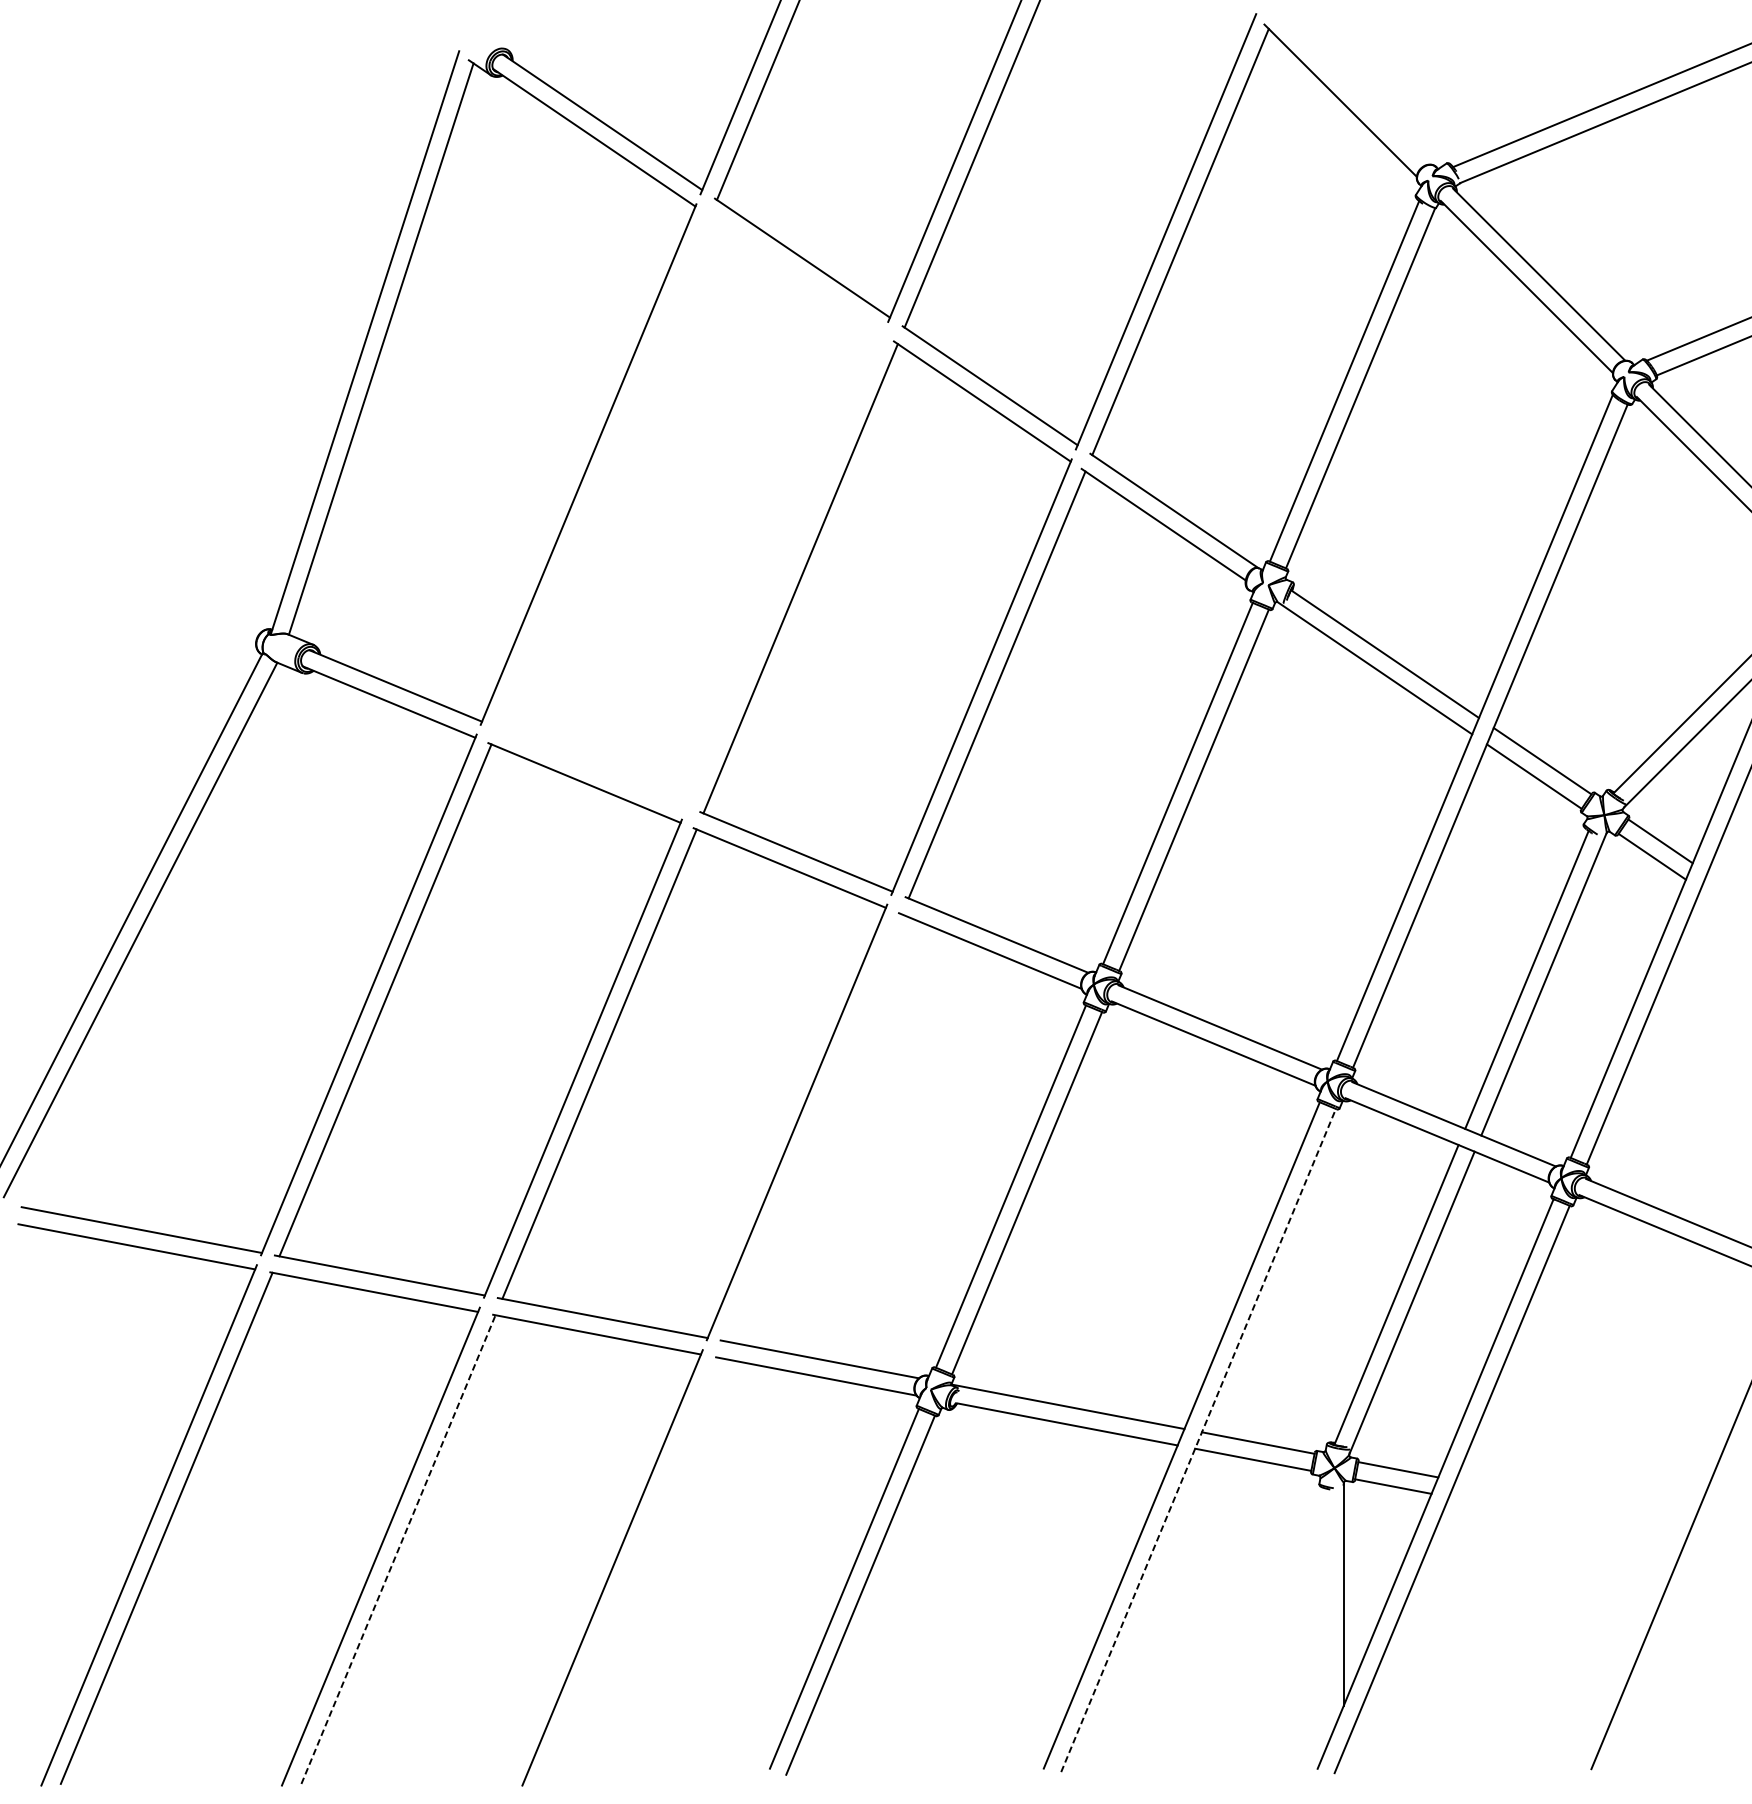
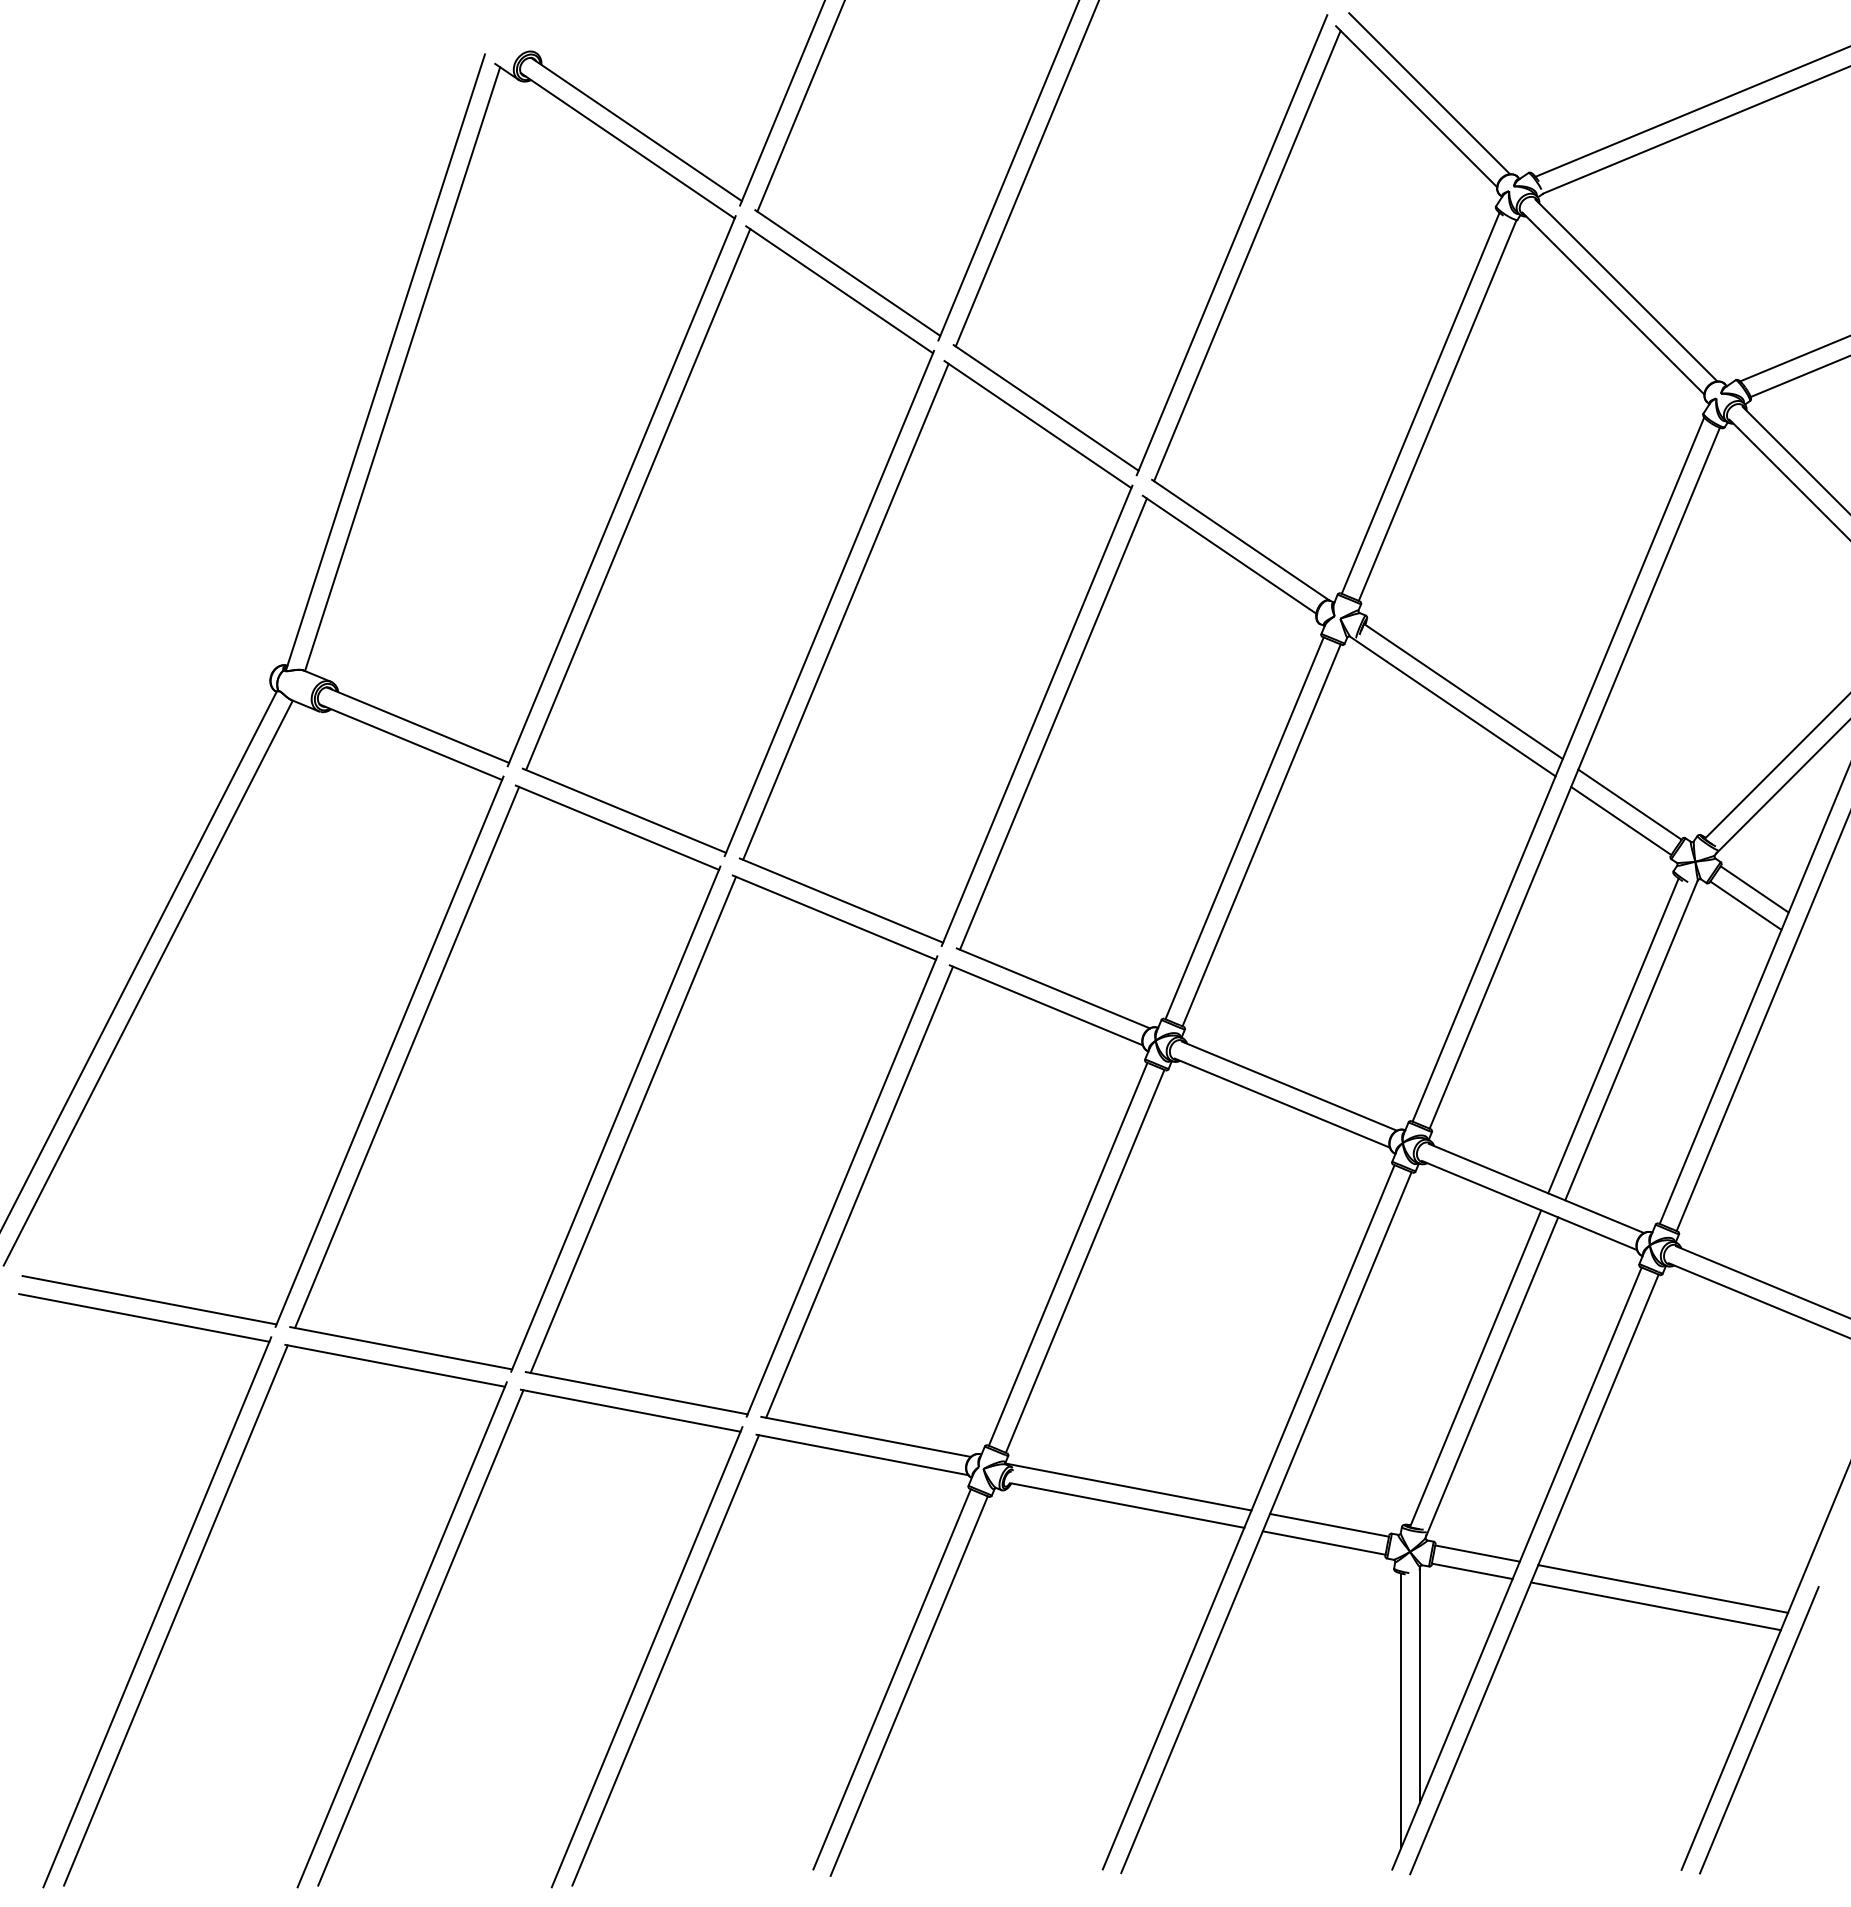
line: (1352, 88) -> (1429, 93), added
part: (689, 511) -> (728, 540), added
line: (813, 1127) -> (859, 1191), added
line: (1198, 1440) -> (1266, 1522), dashed -> solid
line: (1574, 1502) -> (1663, 1588), added
line: (1566, 1519) -> (1655, 1606), added
line: (399, 1549) -> (421, 1637), dashed -> solid
line: (629, 1570) -> (665, 1660), added
line: (1326, 1618) -> (1401, 1710), added
line: (1664, 1637) -> (1758, 1730), added

